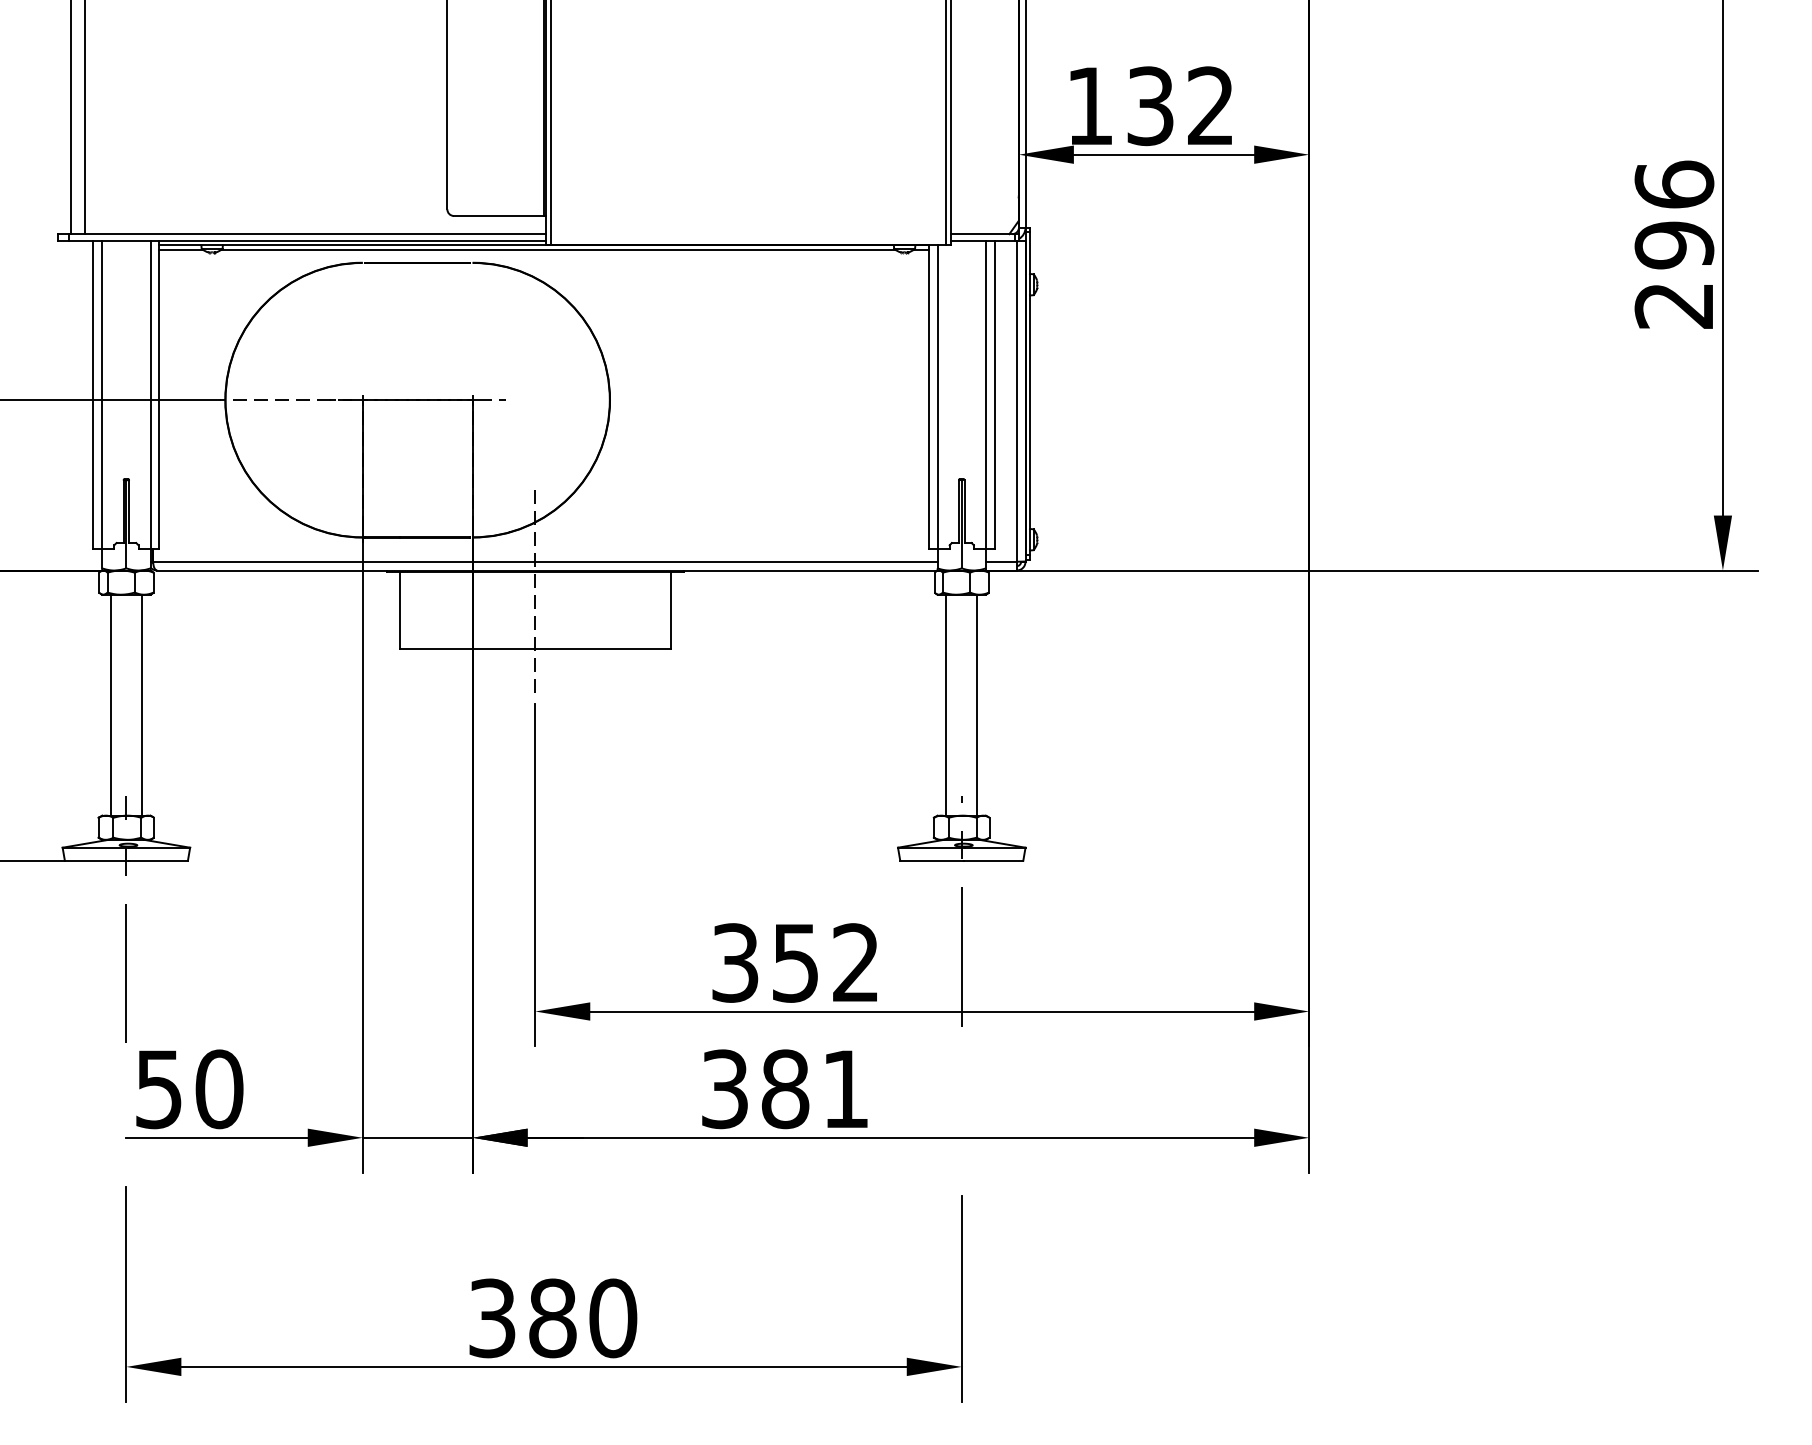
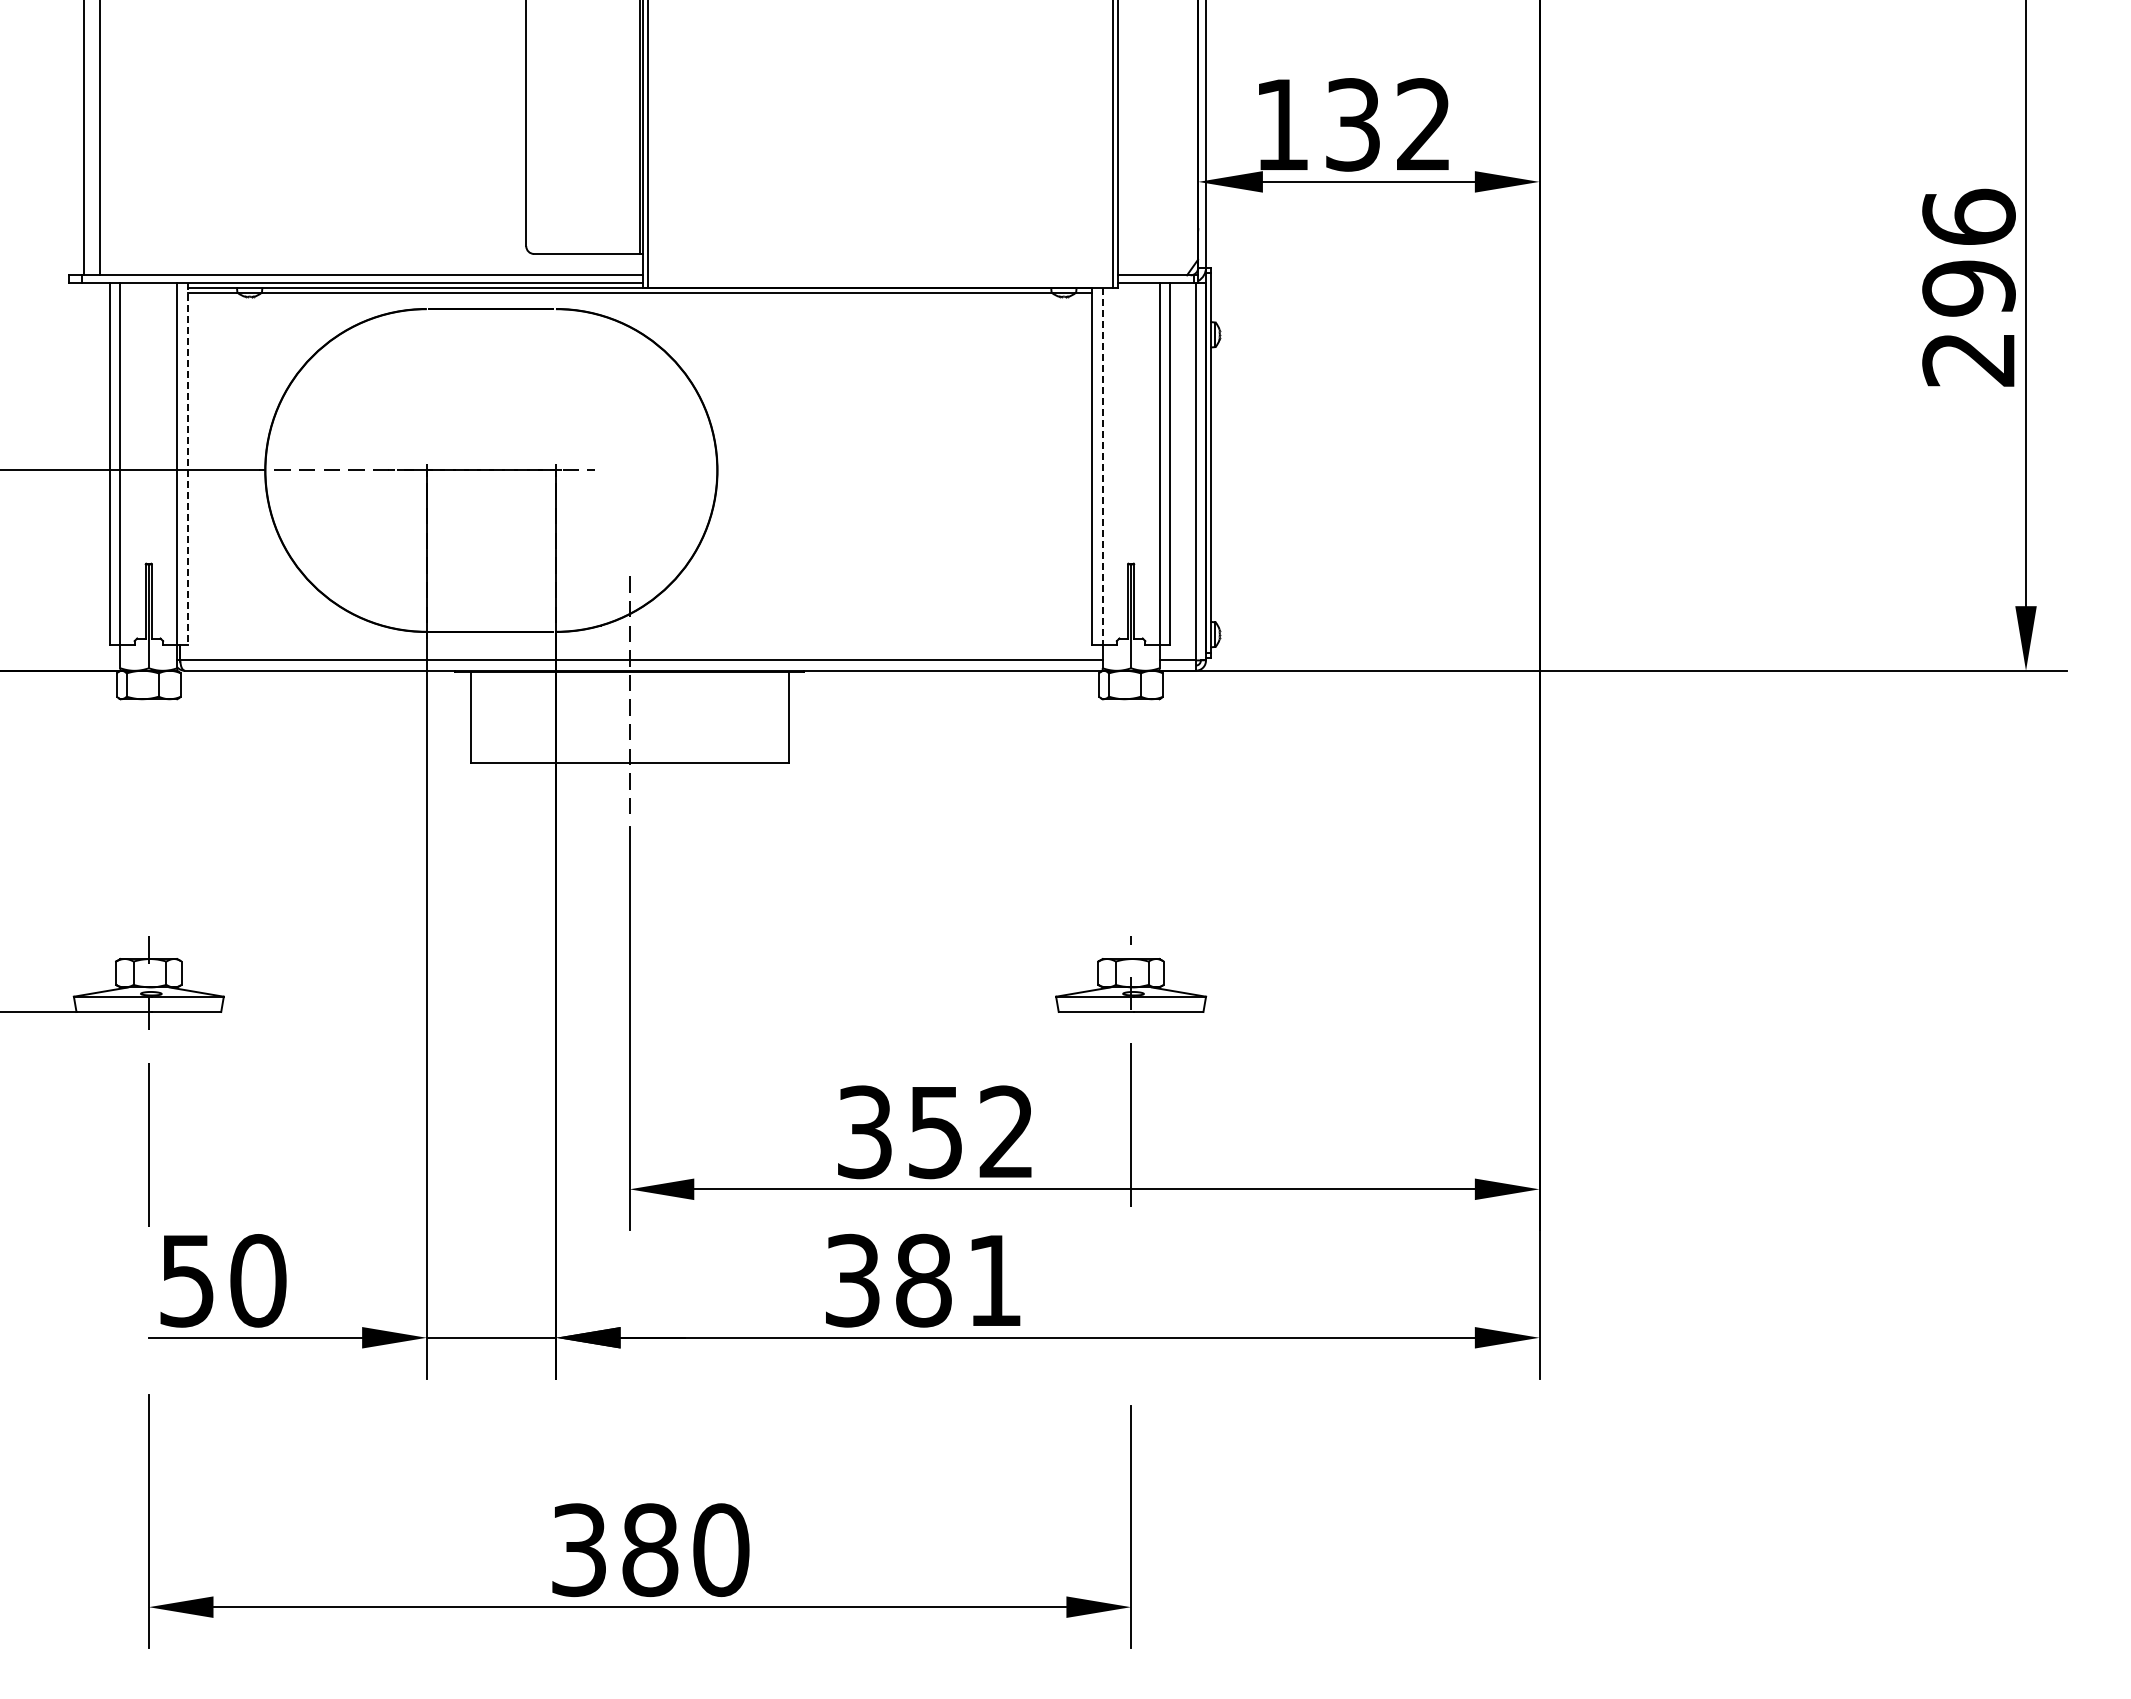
line: (159, 395) -> (187, 464), solid -> dashed
line: (937, 396) -> (1102, 466), solid -> dashed
line: (110, 705) -> (130, 829), removed
line: (141, 705) -> (166, 829), removed
line: (946, 705) -> (1113, 829), removed
line: (977, 705) -> (1149, 829), removed

